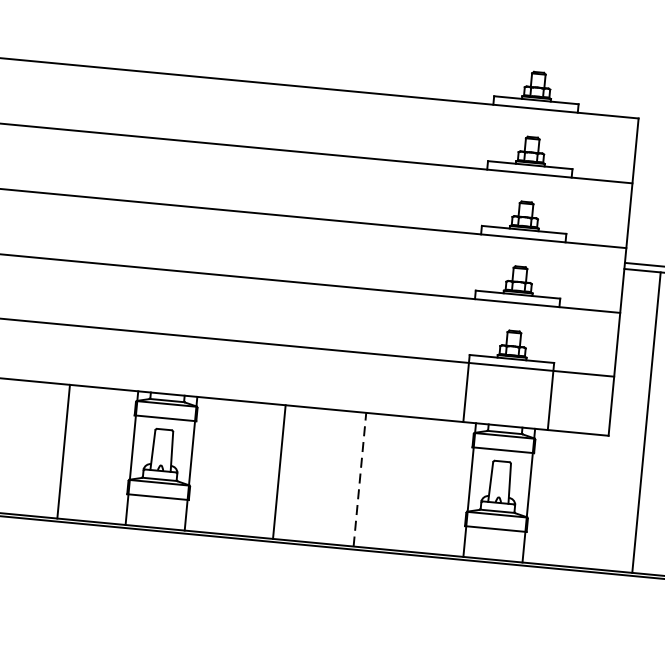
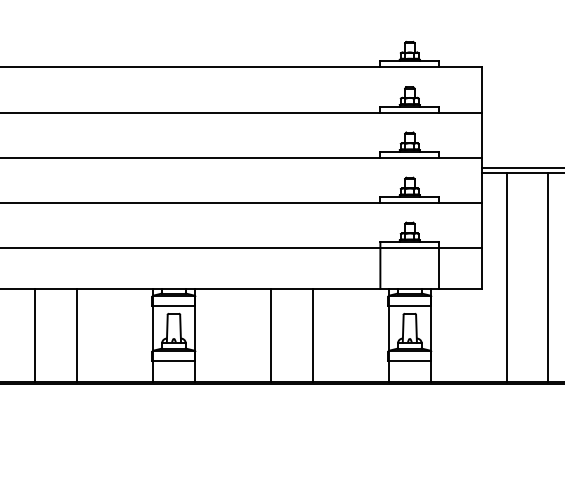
line: (63, 451) -> (76, 335), moved
line: (279, 471) -> (271, 335), moved
line: (359, 479) -> (312, 335), dashed -> solid

